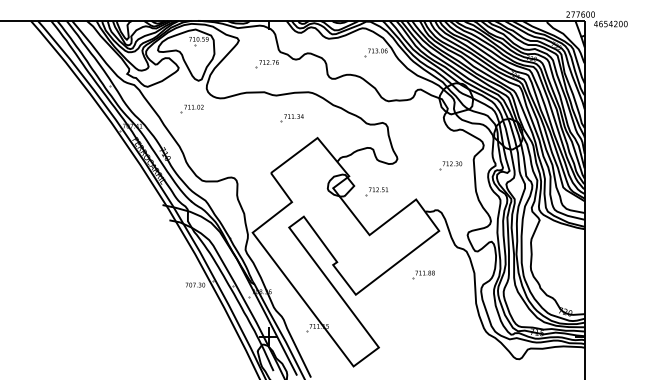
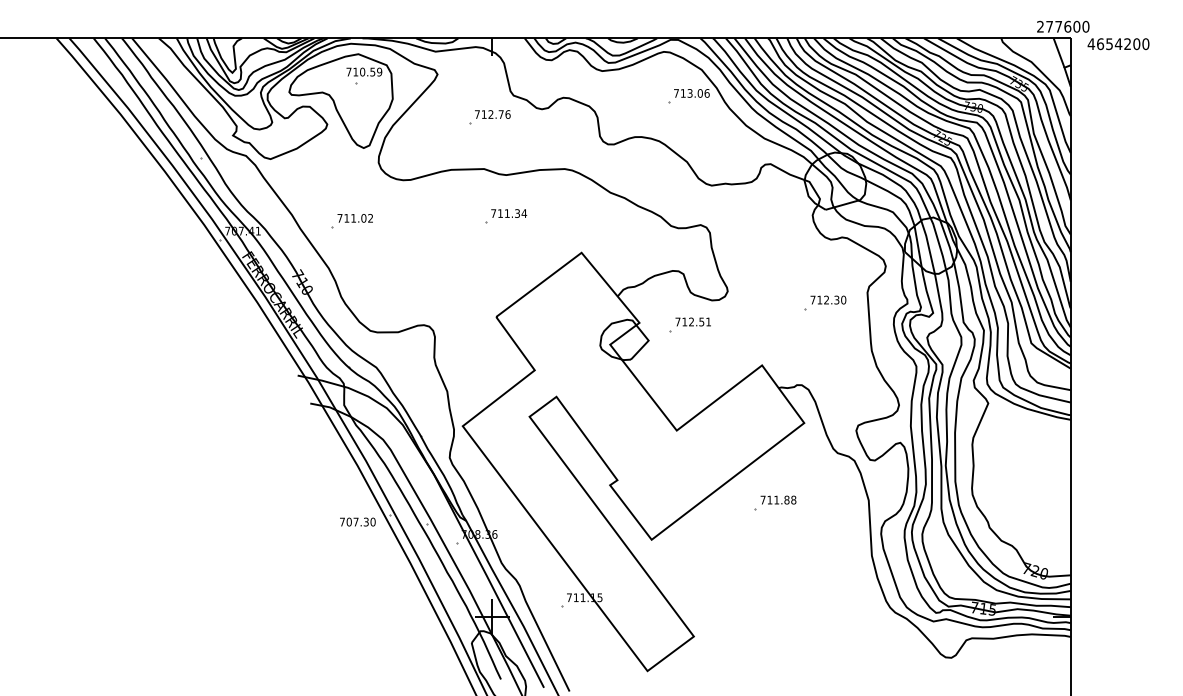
part: (191, 108) -> (350, 220), moved
part: (291, 118) -> (504, 217), moved
part: (376, 191) -> (689, 325), moved

